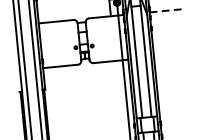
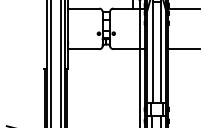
line: (167, 10) -> (184, 8), dashed -> solid
line: (171, 55) -> (184, 49), added

